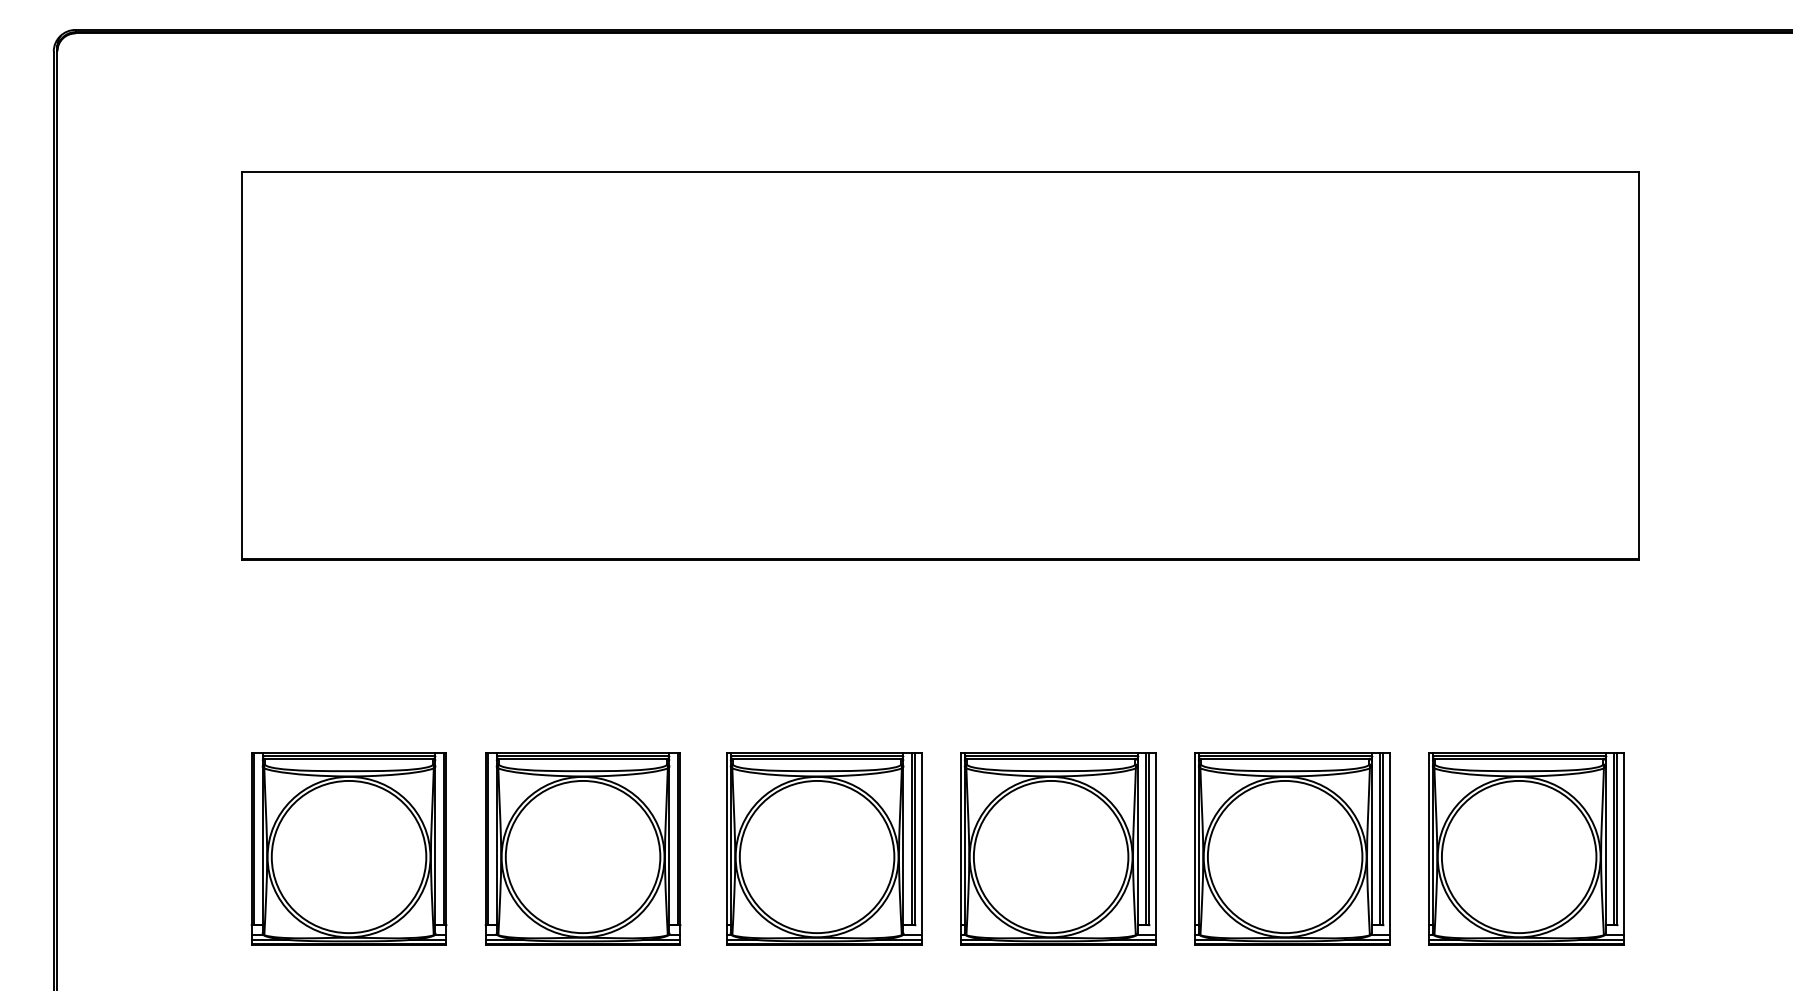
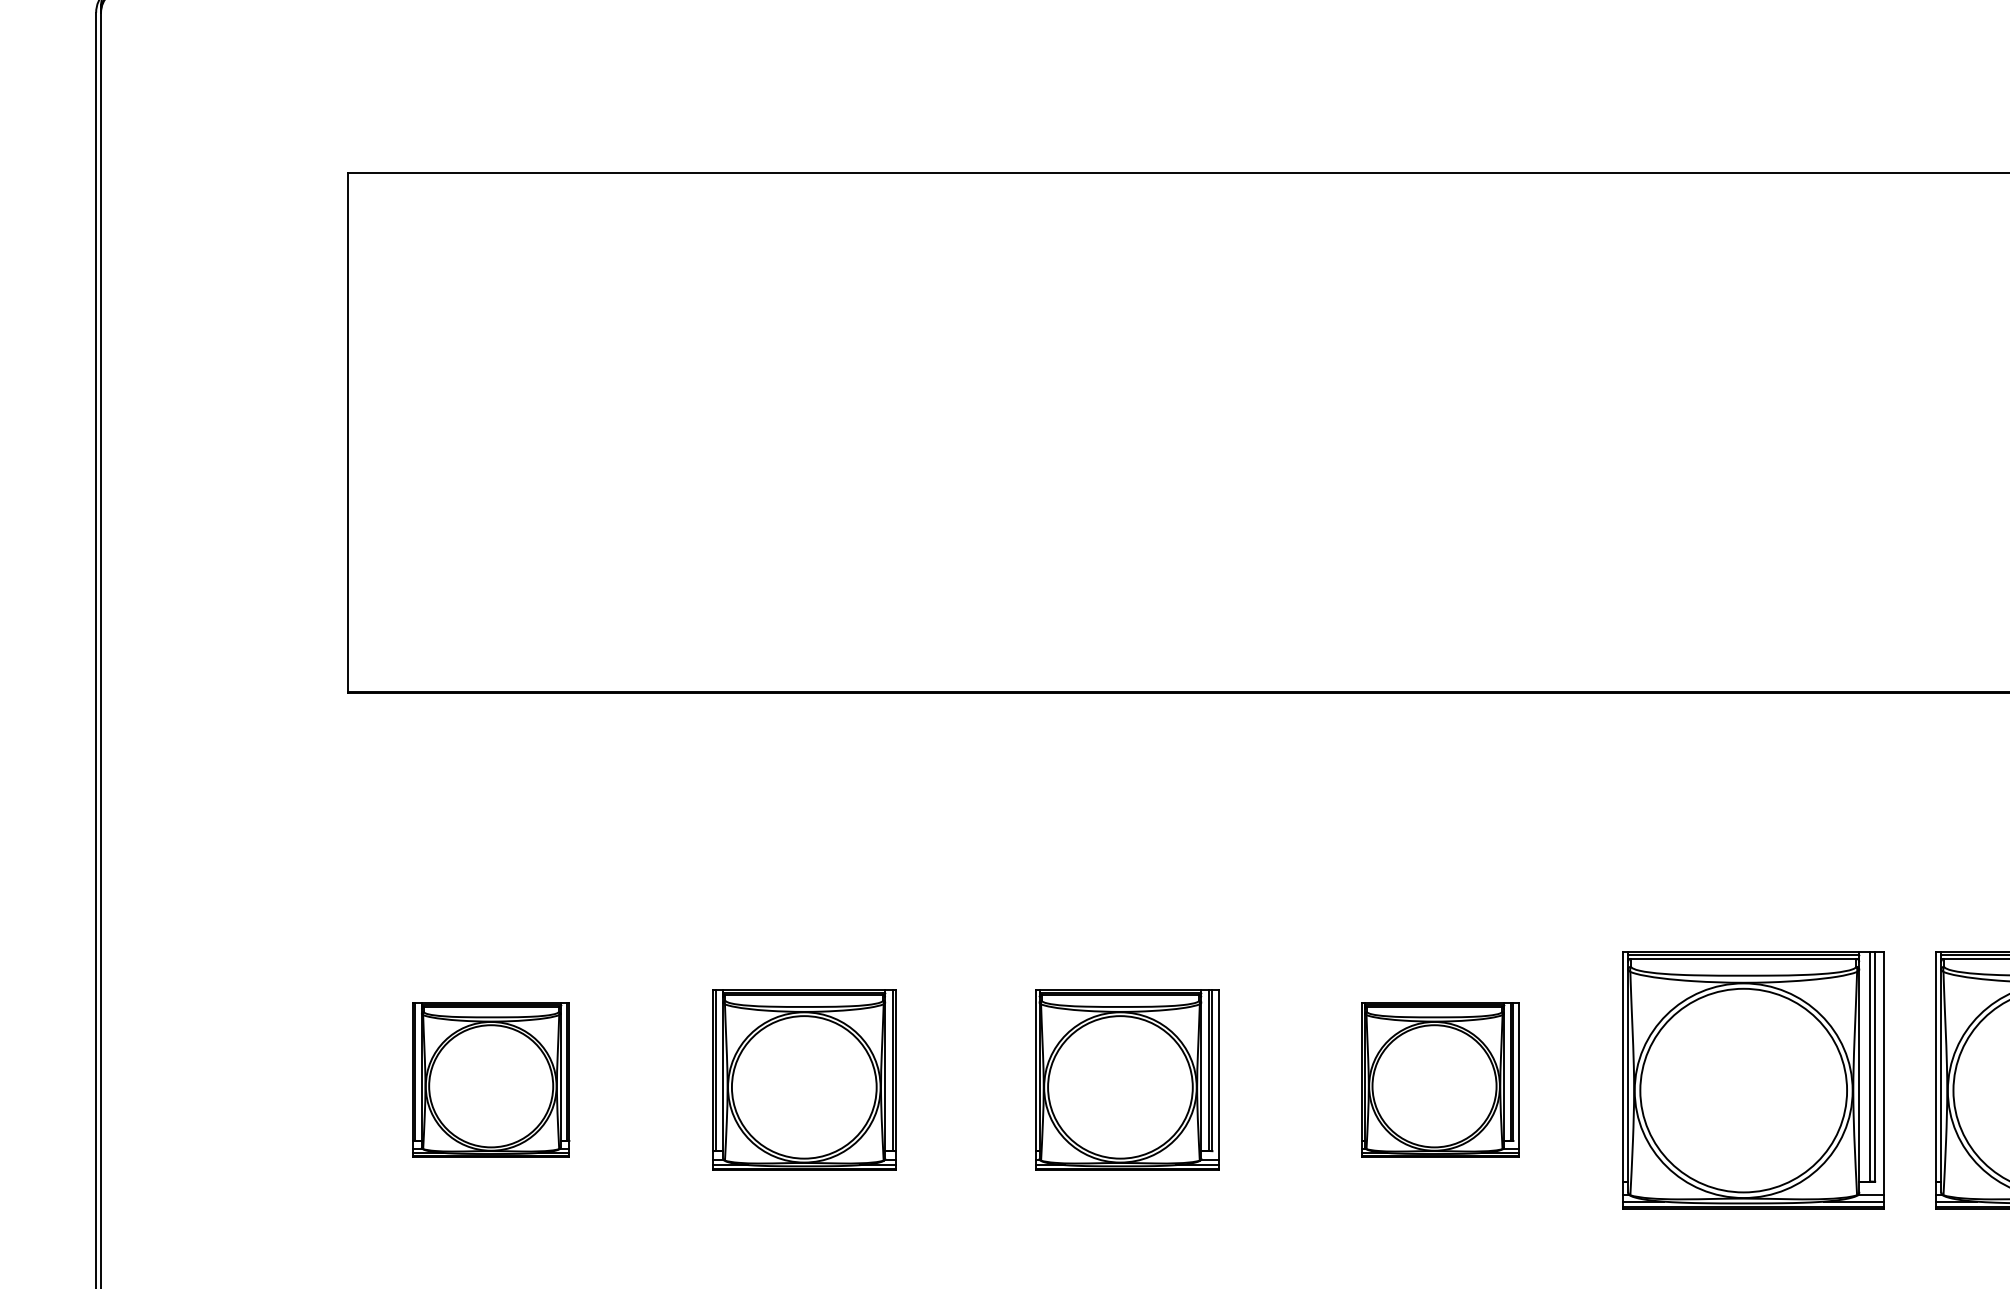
part: (348, 848) -> (490, 1079), size x0.6
part: (582, 848) -> (803, 1079), size x0.7
part: (824, 848) -> (1127, 1079), size x0.7
part: (1058, 848) -> (1440, 1079), size x0.6

